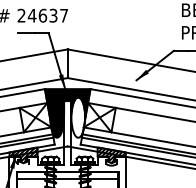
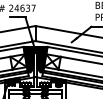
fill: (77, 116) -> (40, 61), added

